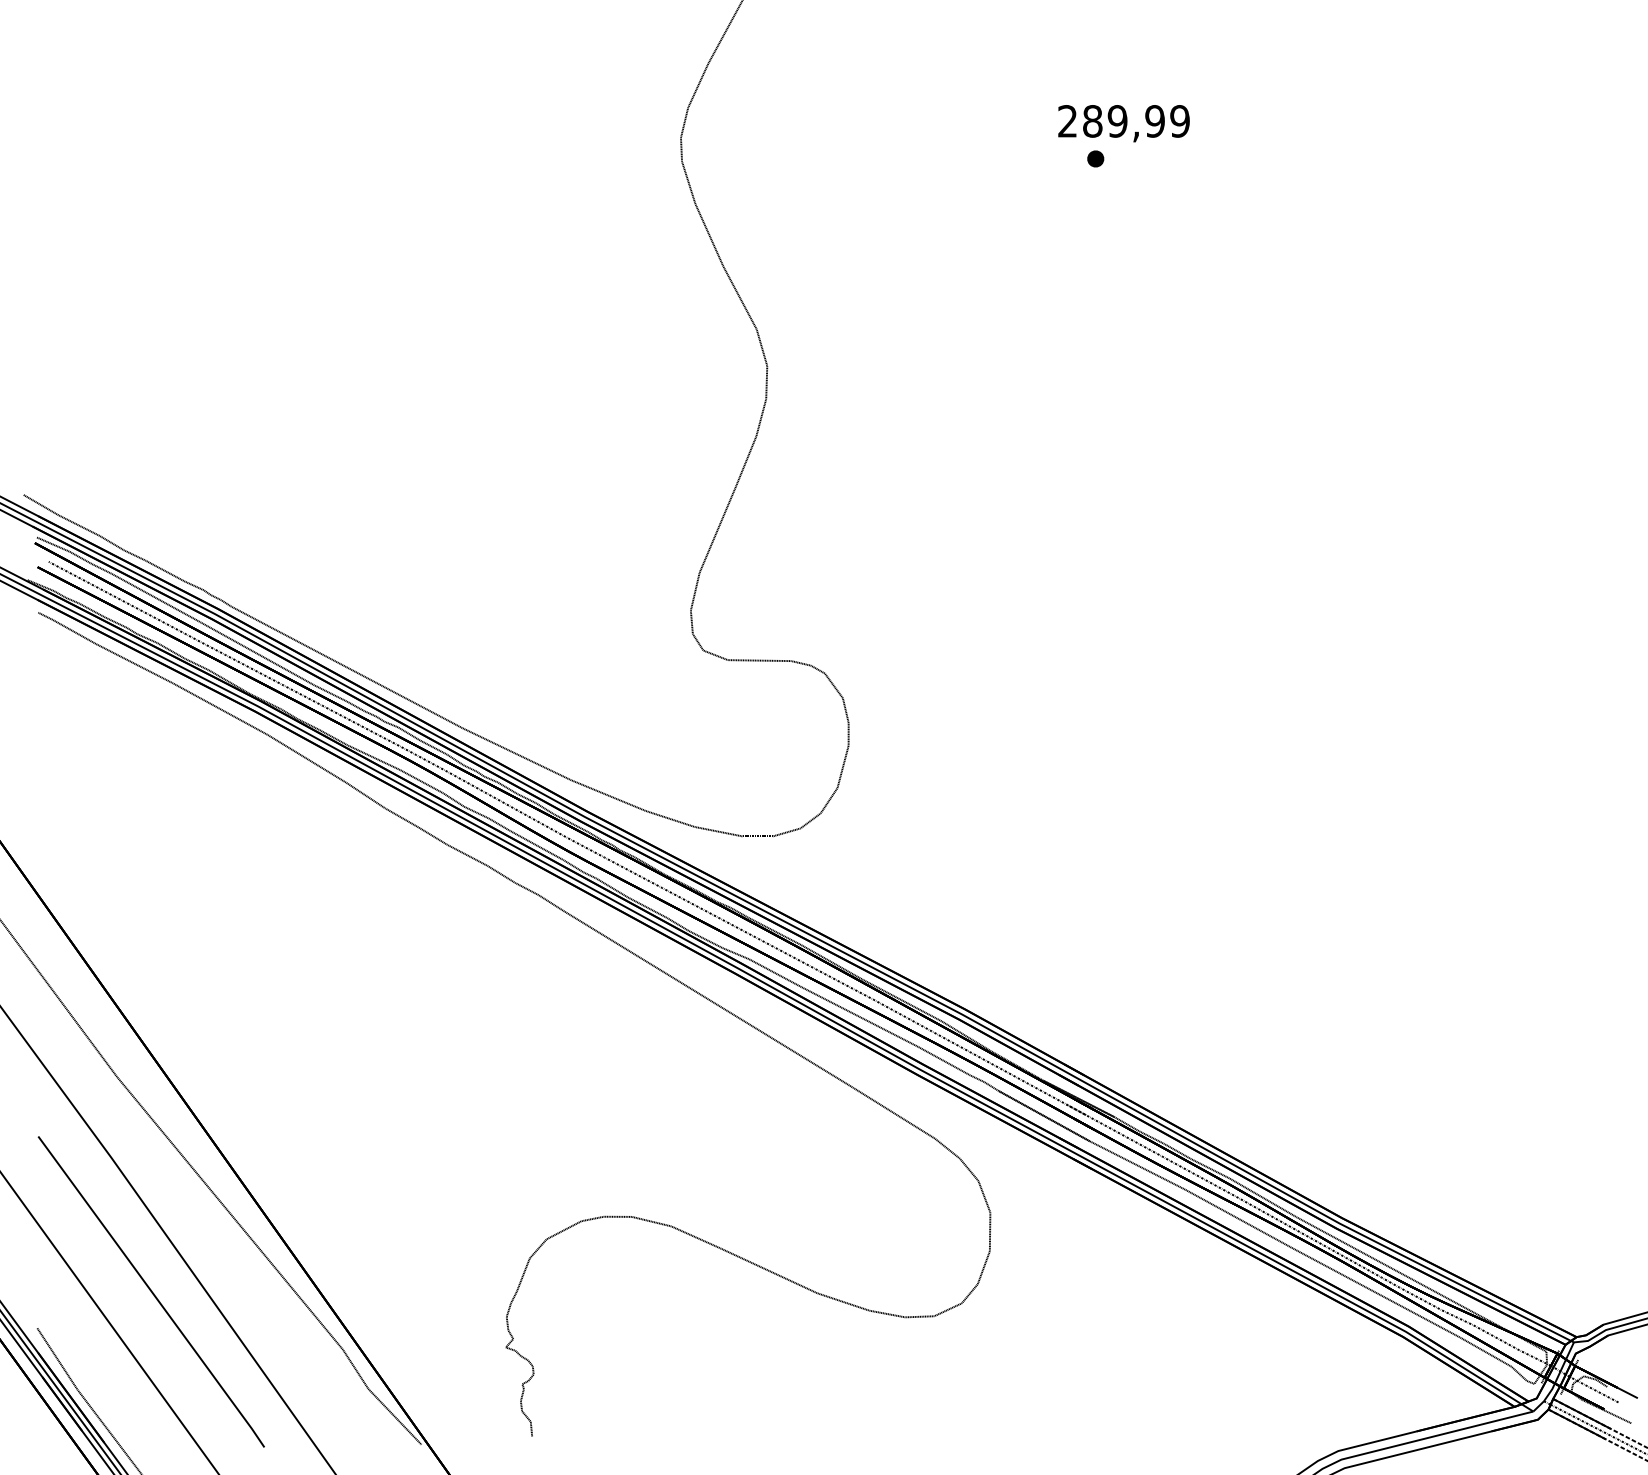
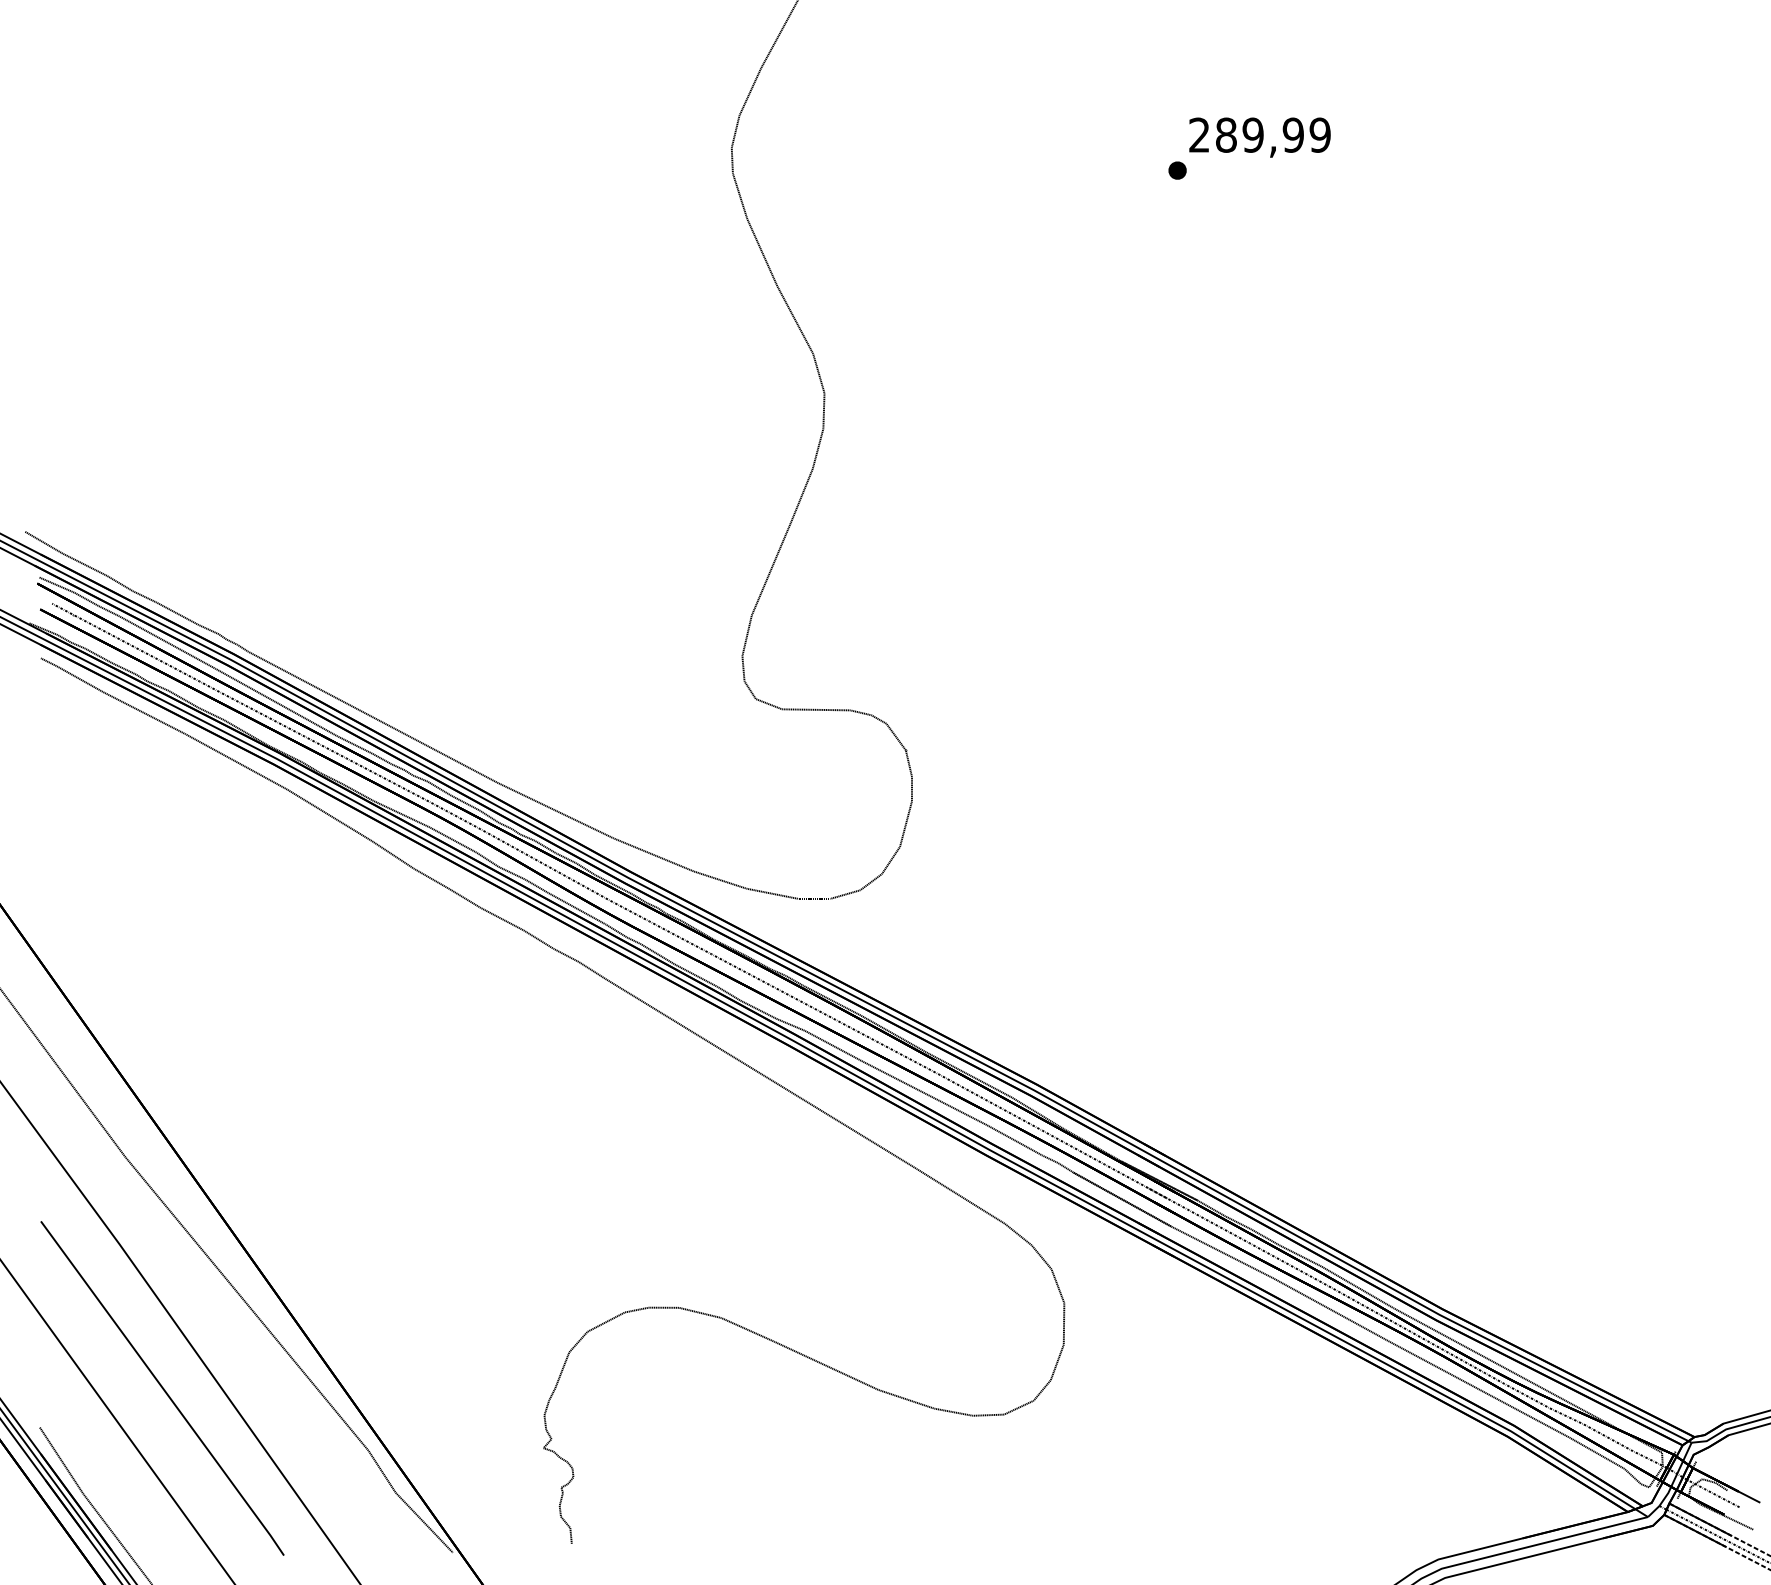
text: (1123, 123) -> (1259, 137), moved

